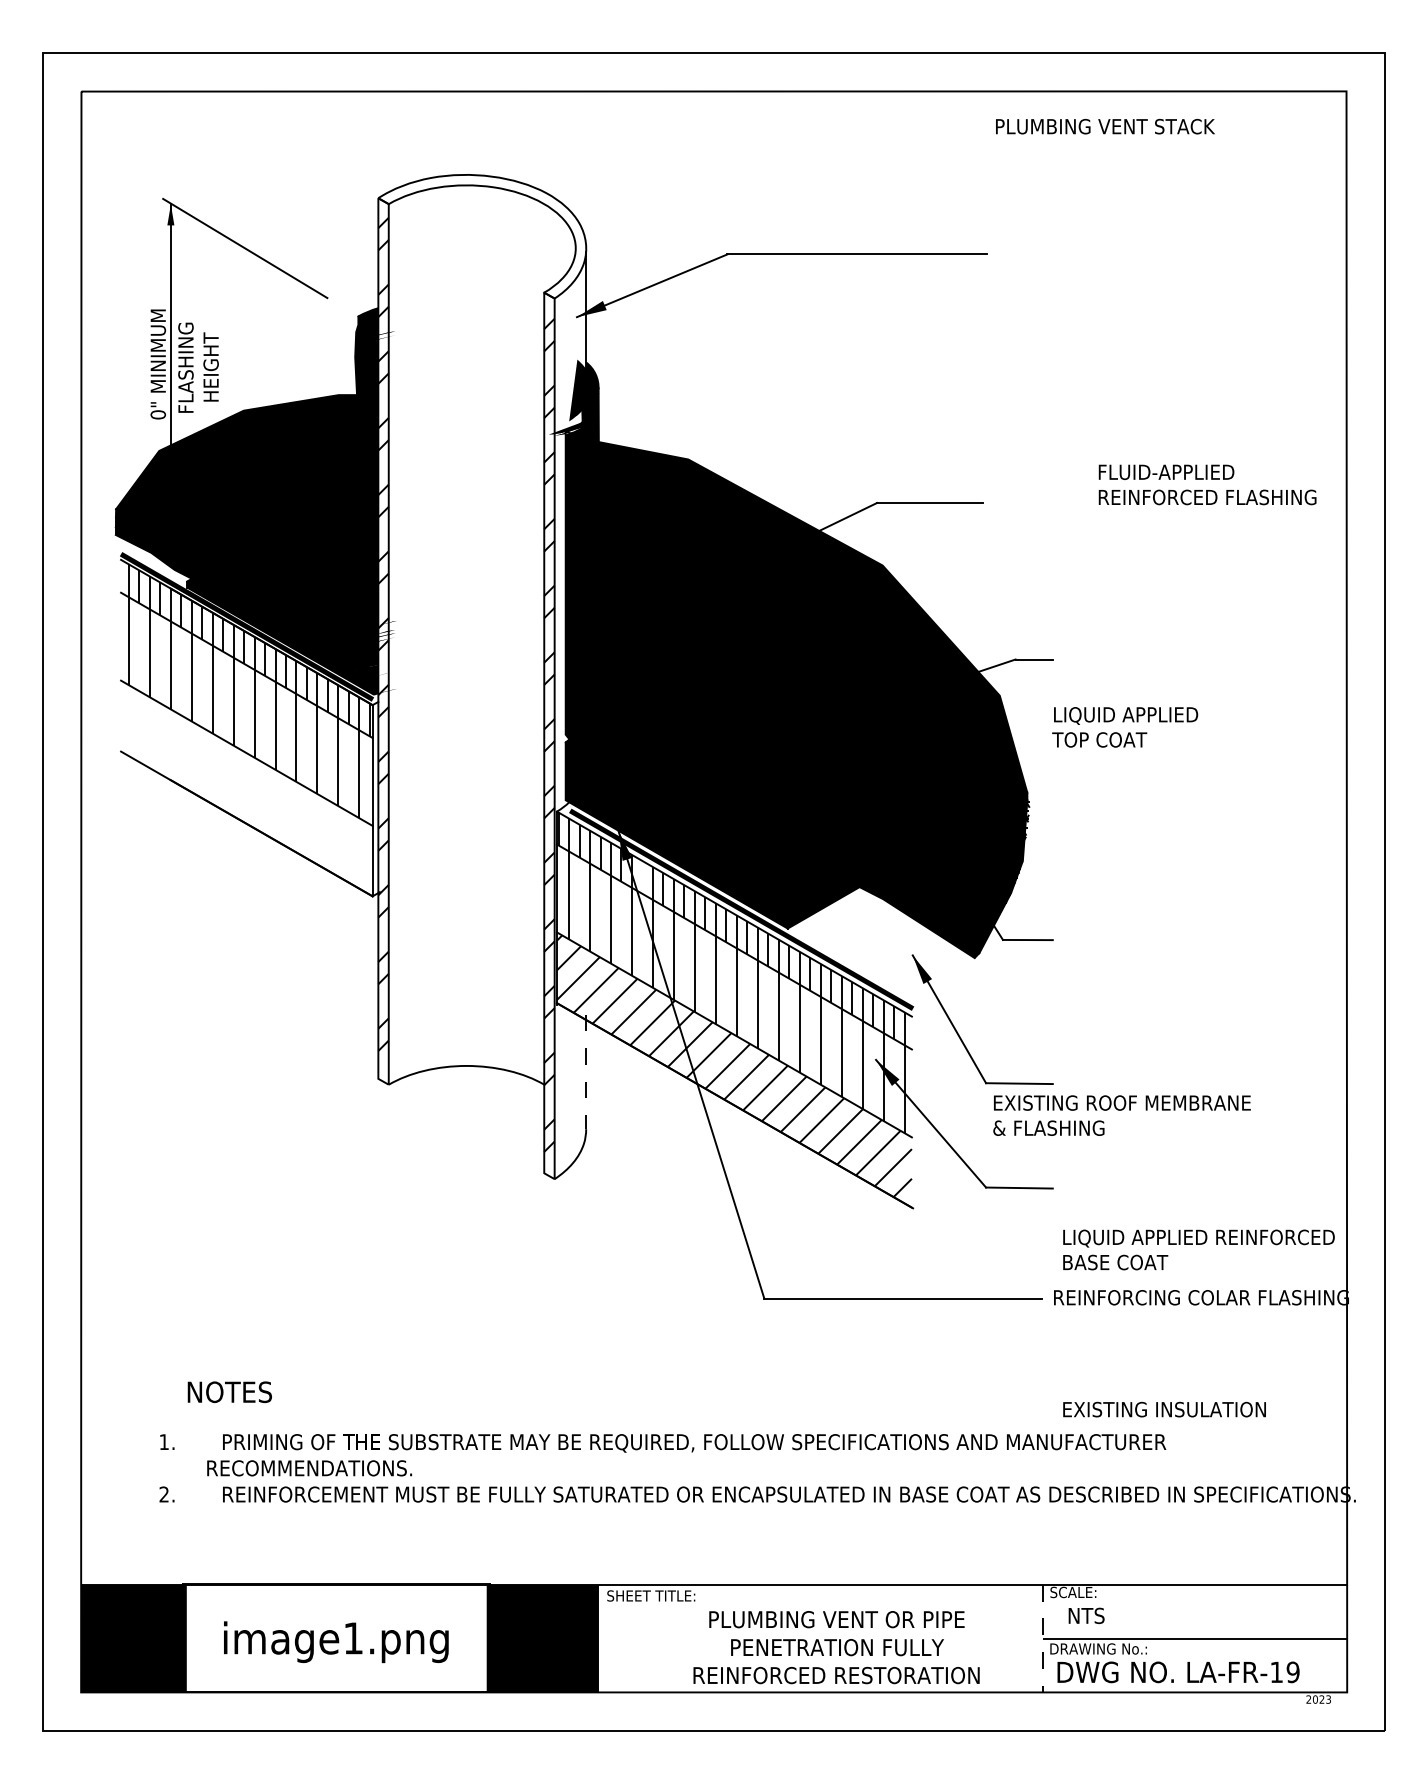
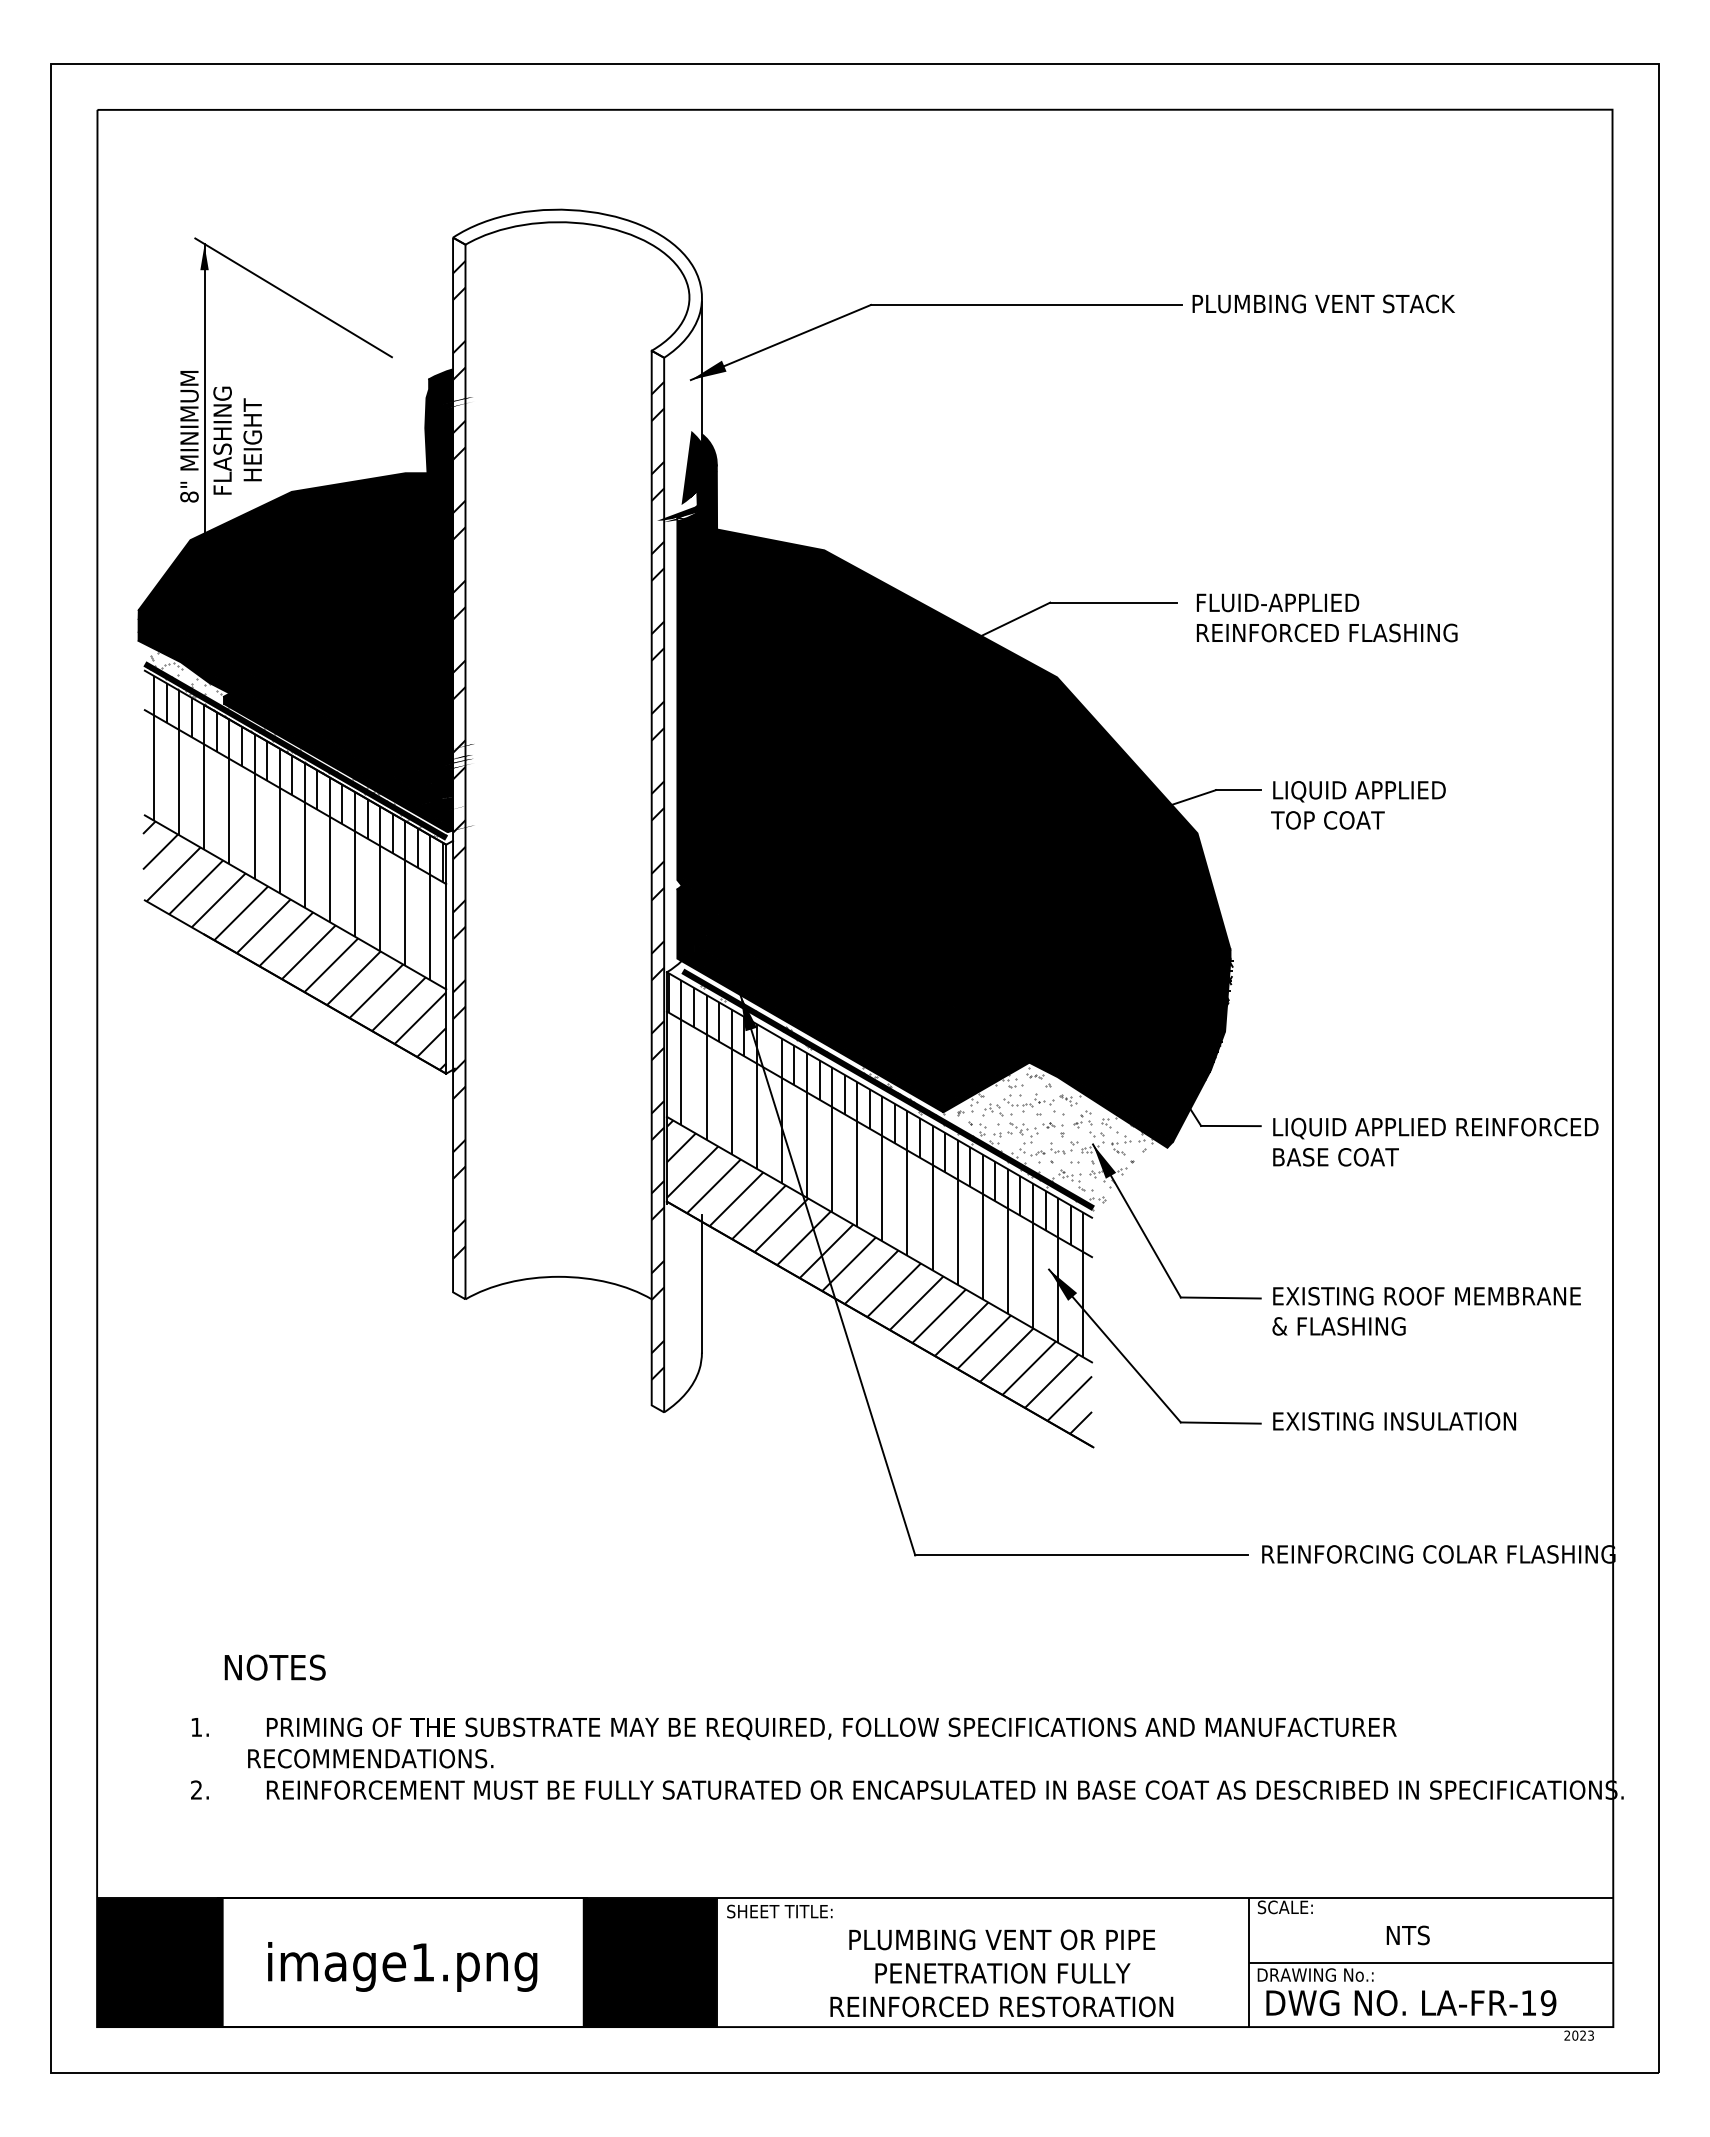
text: (1105, 126) -> (1323, 303), moved
text: (158, 414) -> (189, 496), 0" -> 8"
text: (1207, 484) -> (1327, 617), moved
hatch: (246, 621) -> (295, 744), added
text: (1125, 727) -> (1358, 805), moved
hatch: (245, 789) -> (294, 945), added
hatch: (773, 916) -> (926, 1097), added
line: (585, 1071) -> (701, 1283), dashed -> solid
text: (1121, 1115) -> (1426, 1311), moved
text: (1198, 1249) -> (1435, 1141), moved
text: (1164, 1409) -> (1394, 1421), moved
text: (1085, 1615) -> (1407, 1935), moved
line: (1042, 1639) -> (1248, 1963), dashed -> solid

